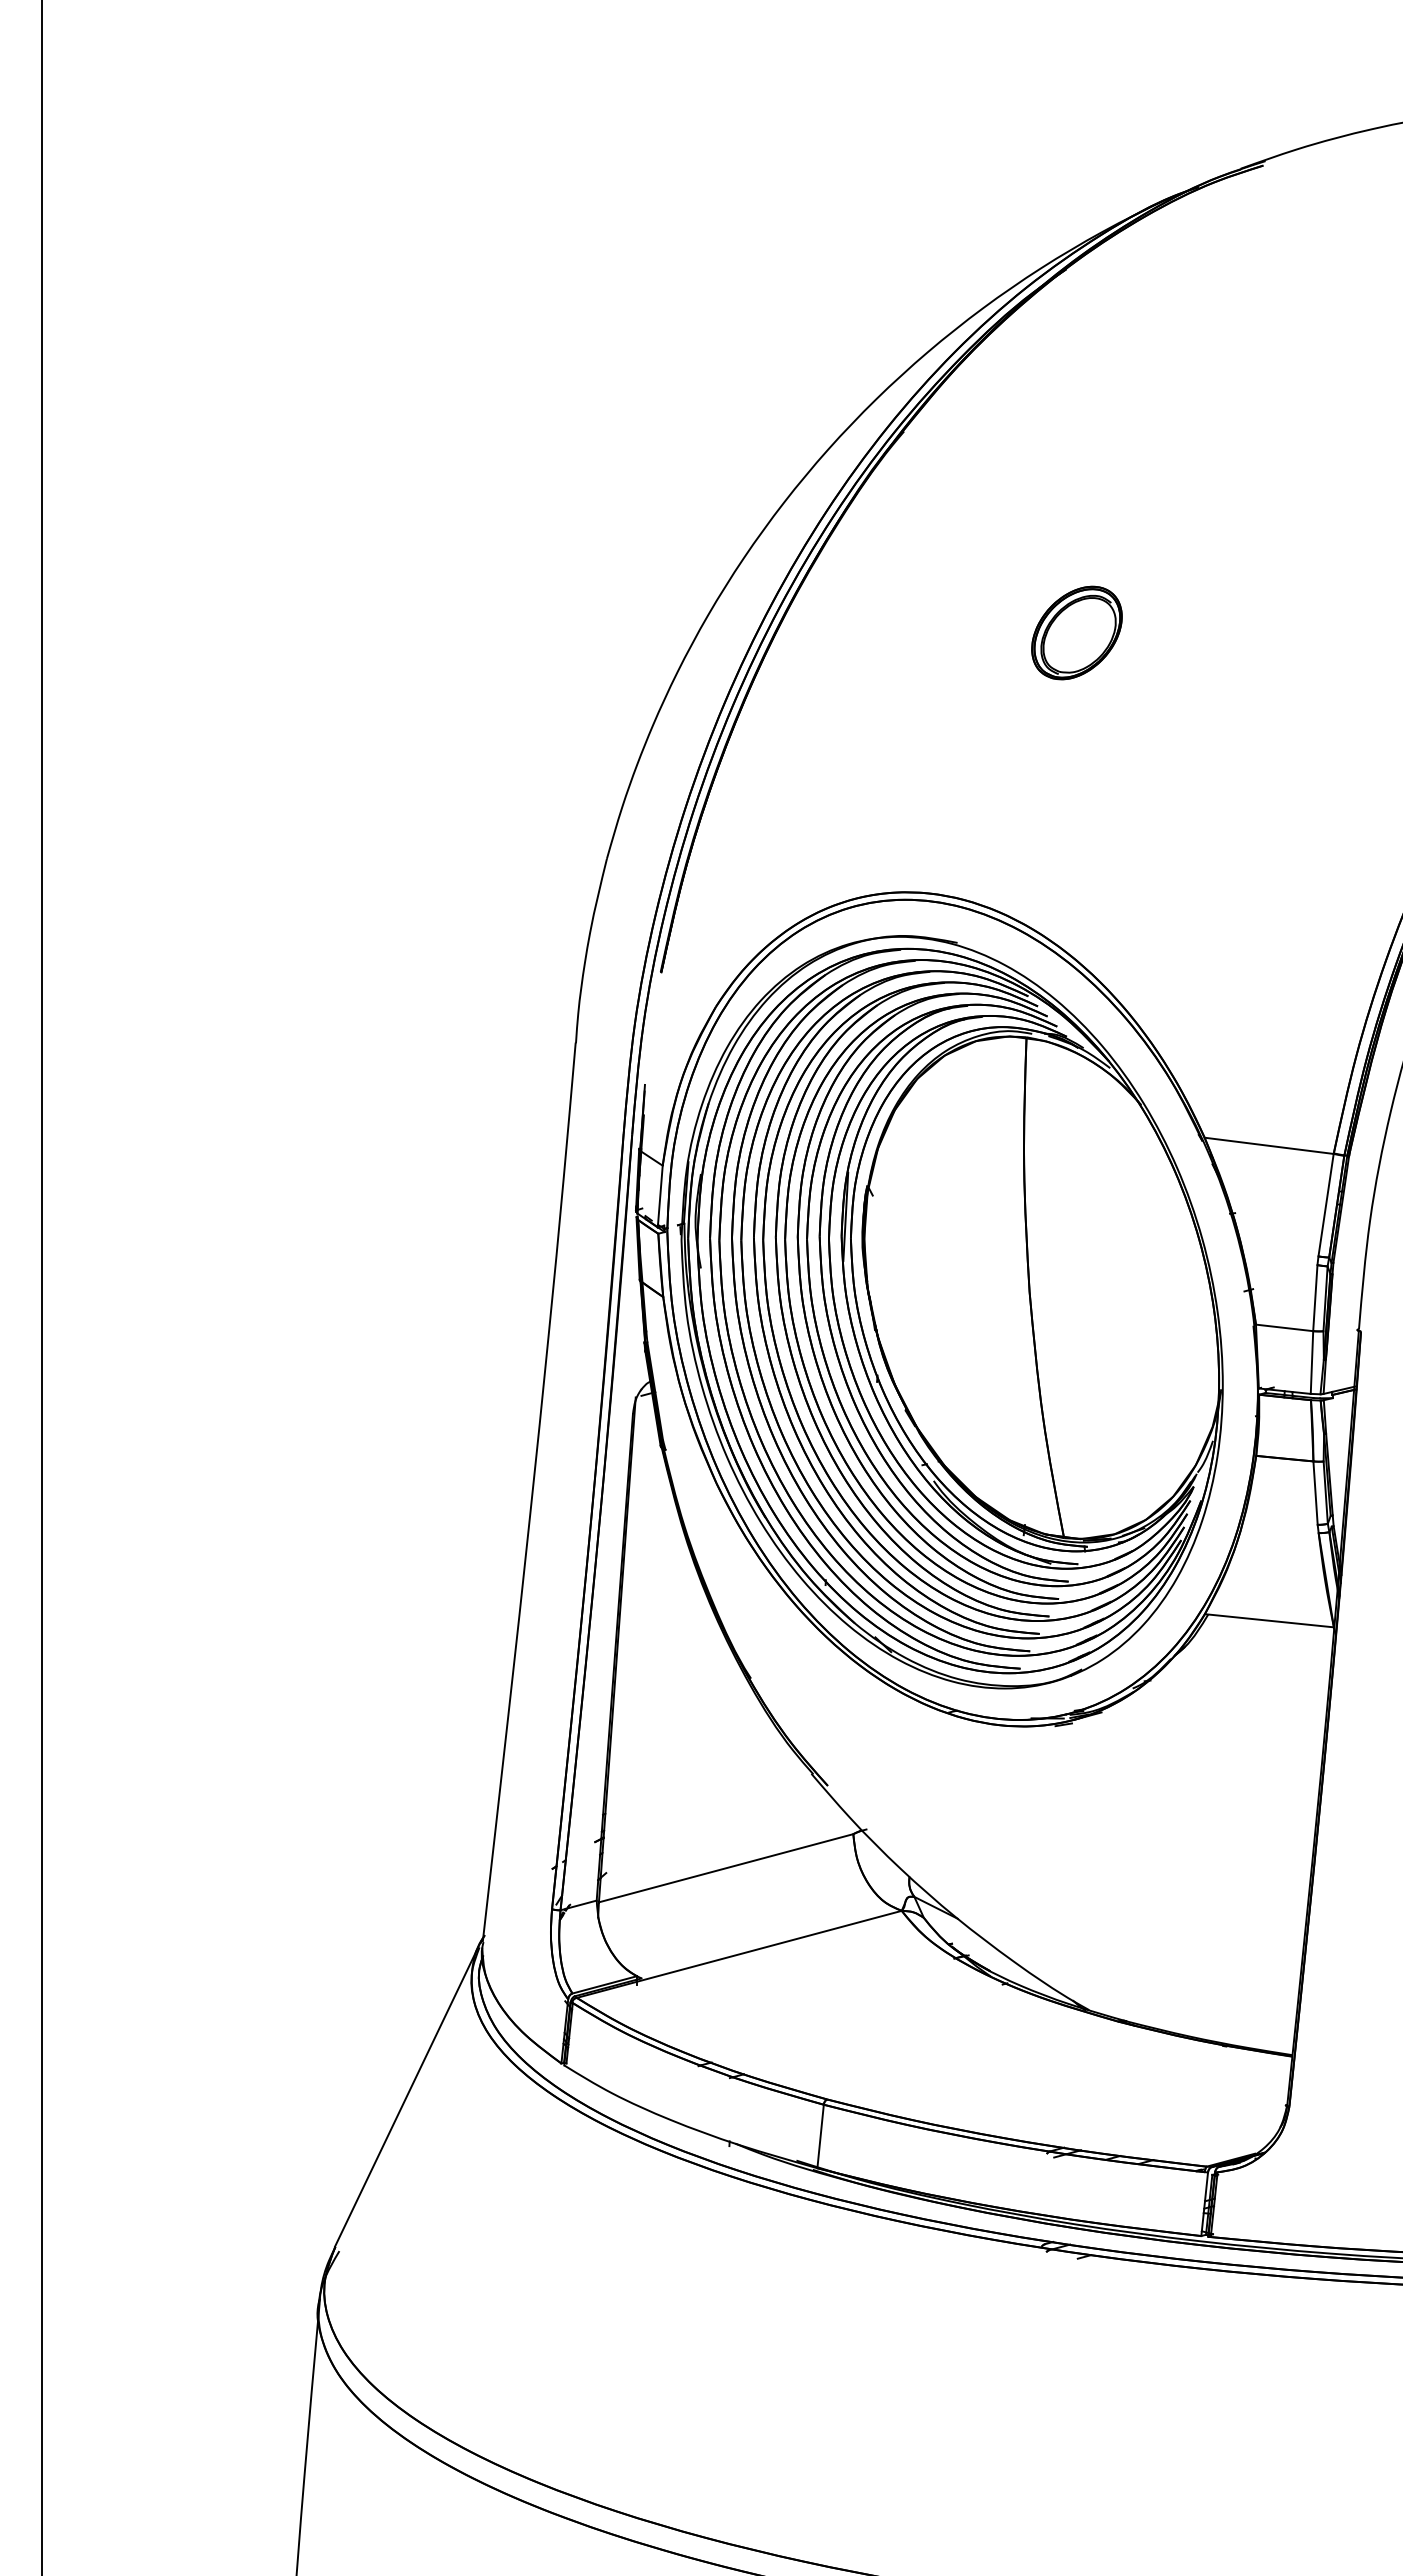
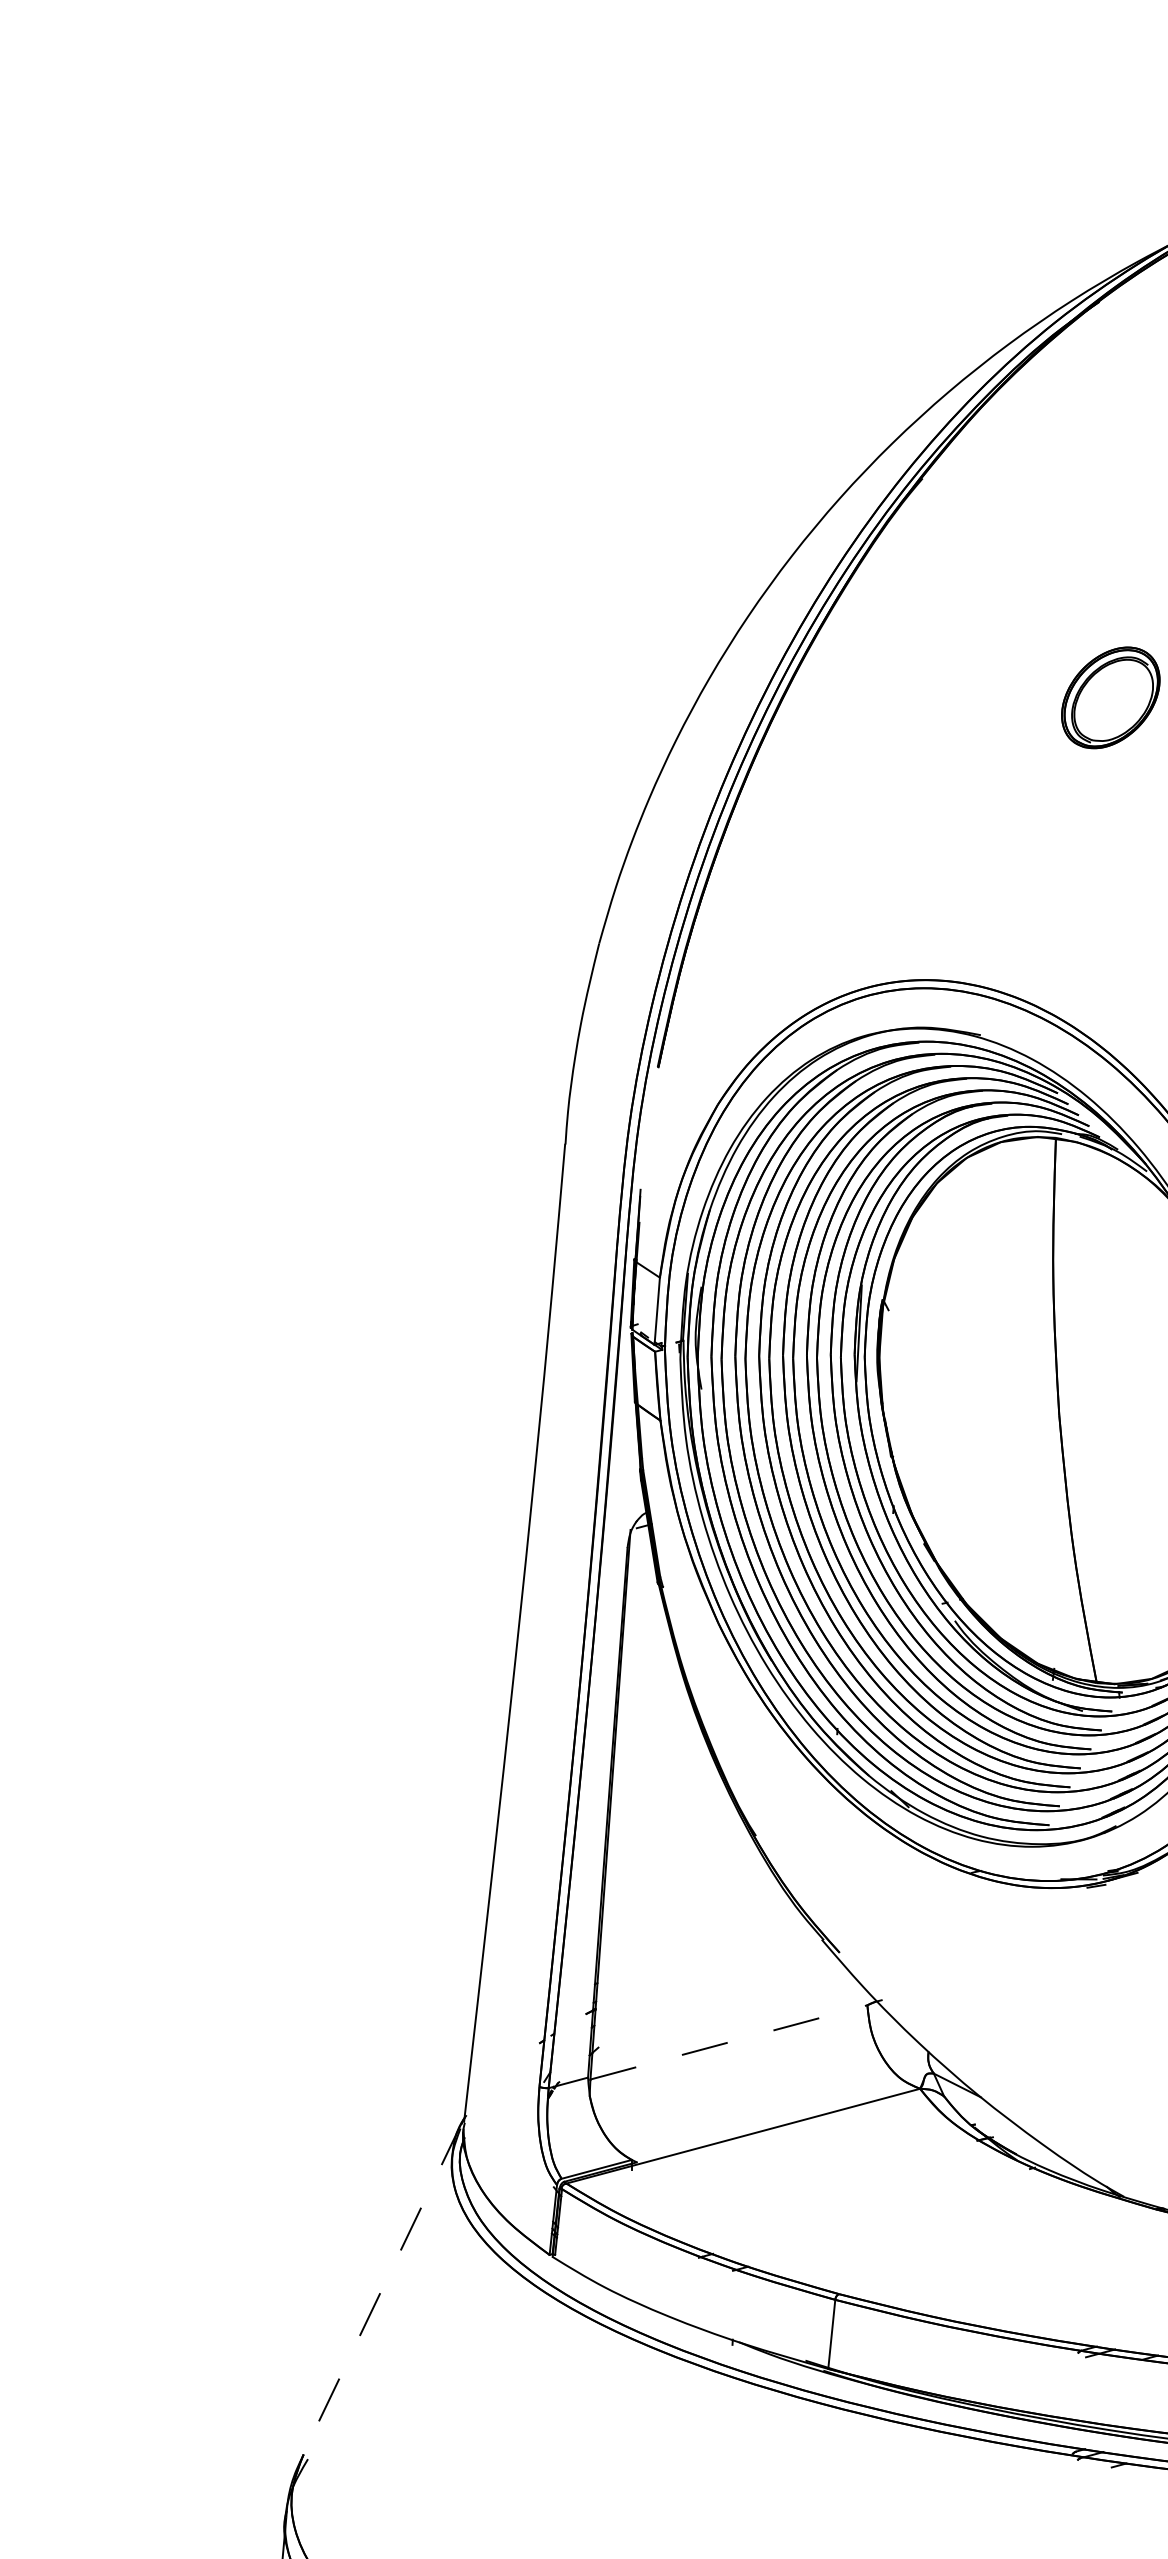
line: (726, 1868) -> (729, 2042), solid -> dashed
line: (407, 2094) -> (382, 2288), solid -> dashed

